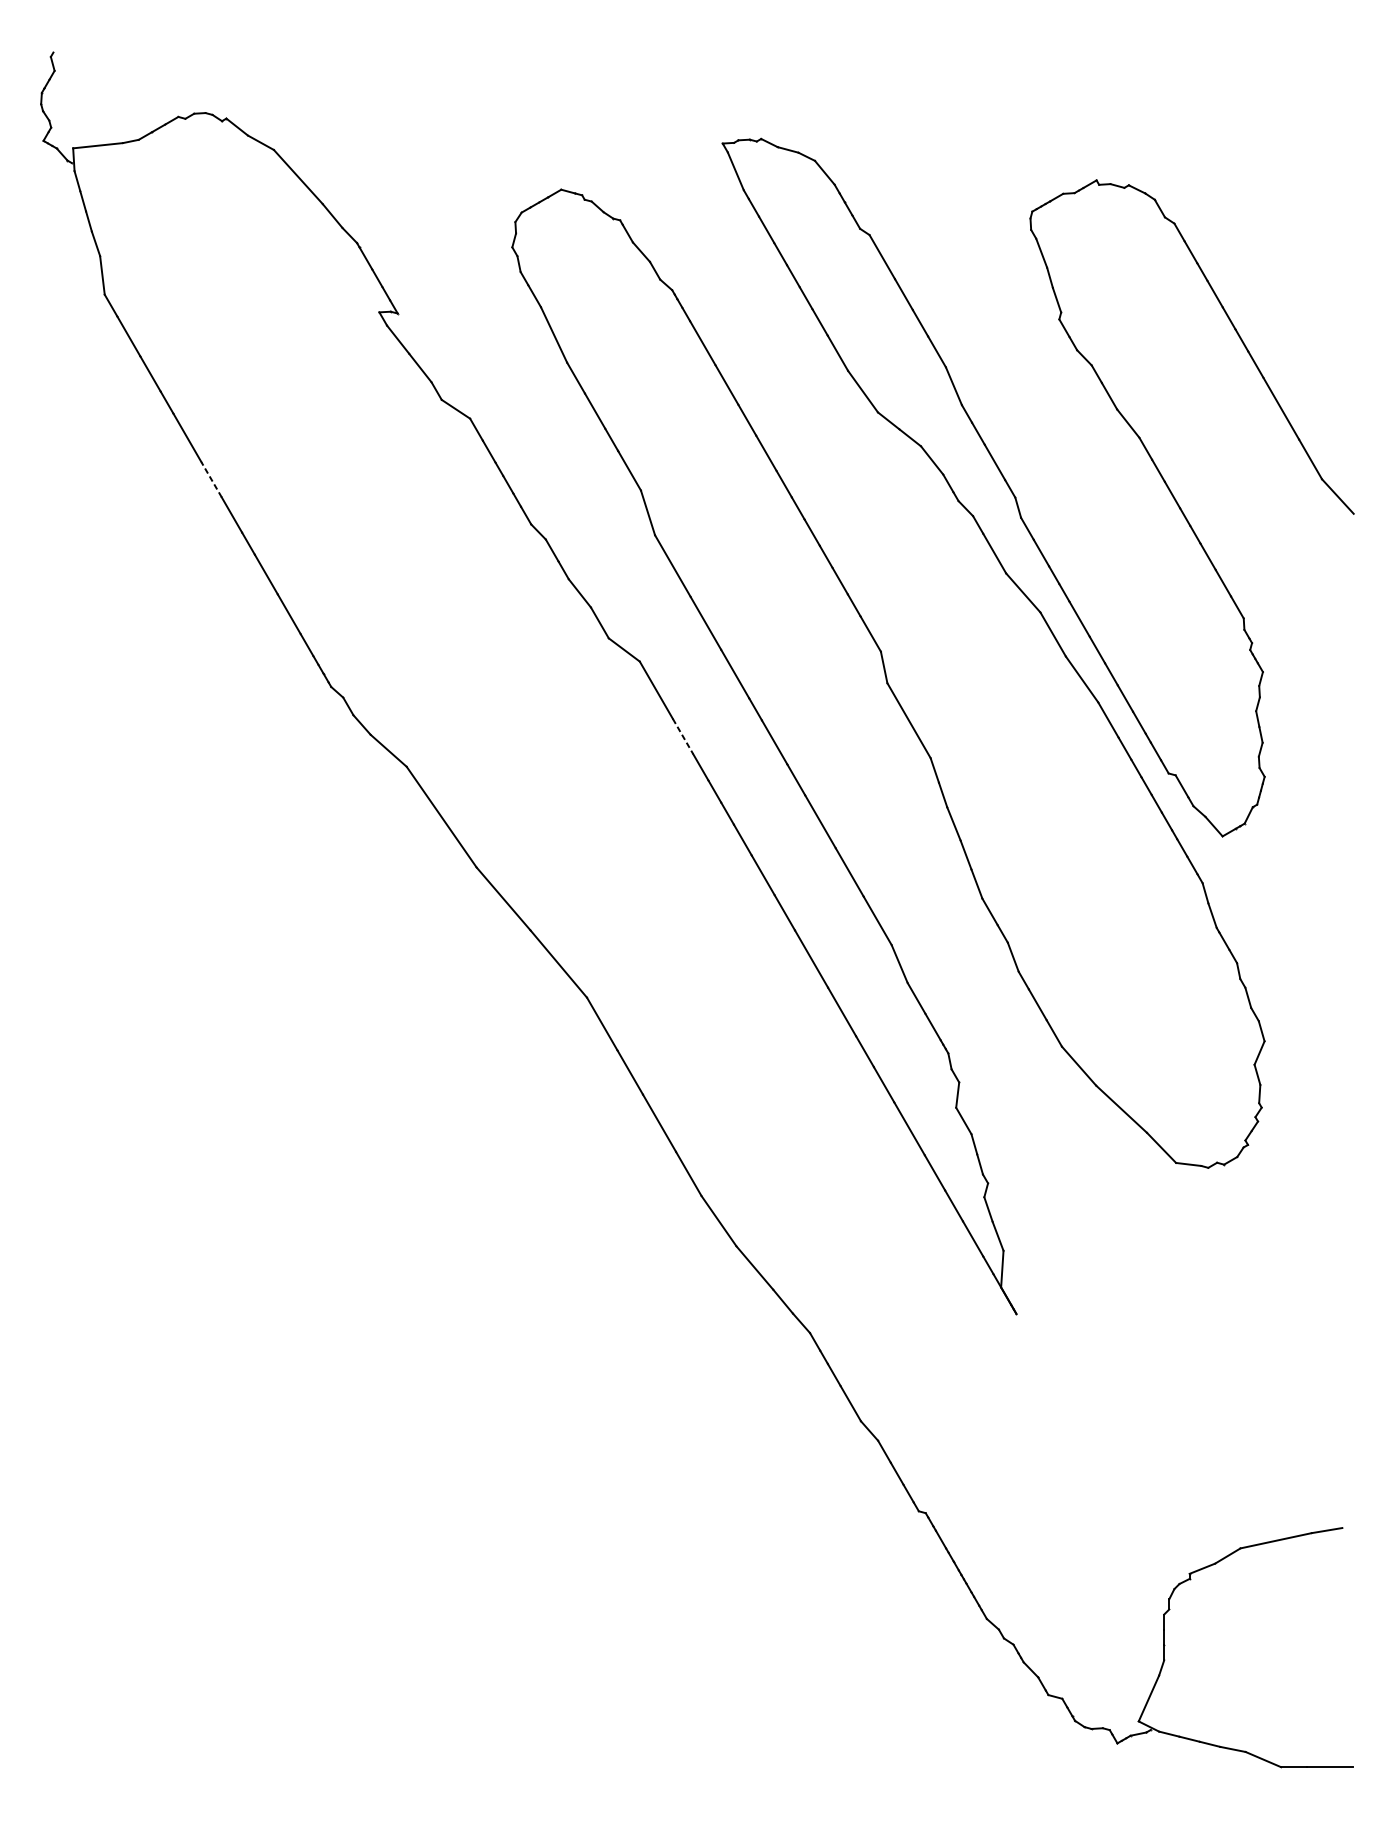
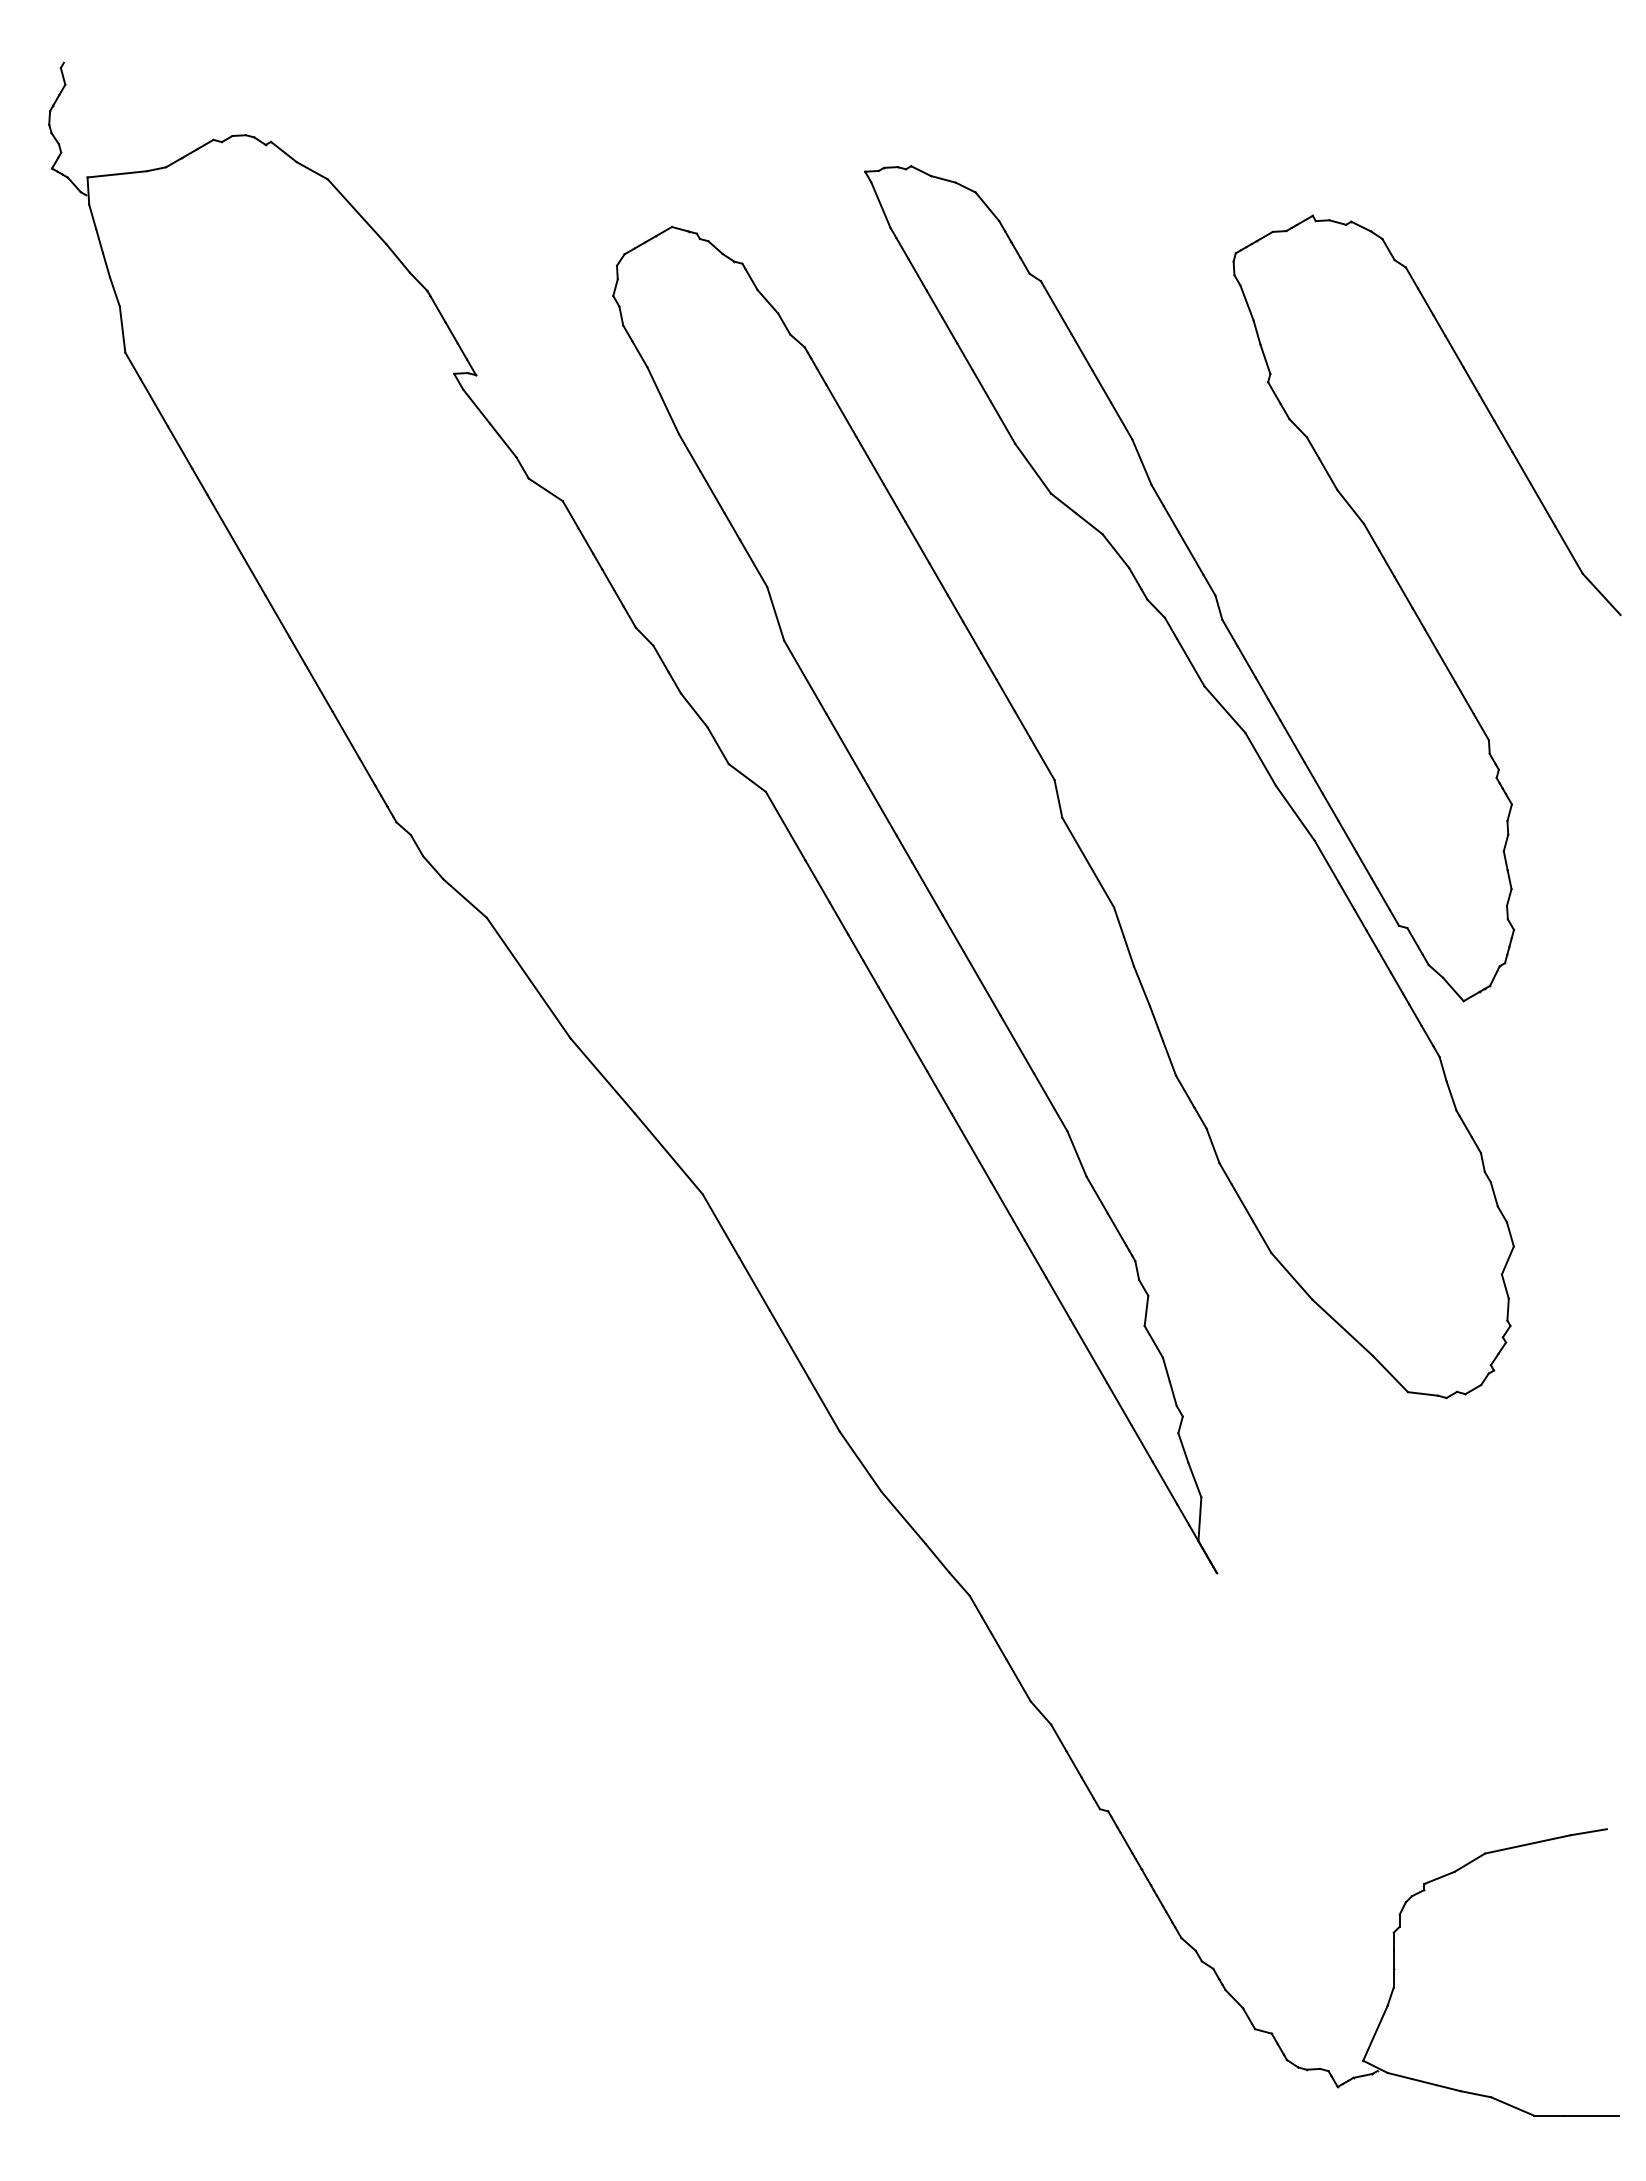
line: (211, 479) -> (253, 573), dashed -> solid
line: (682, 737) -> (817, 882), dashed -> solid

